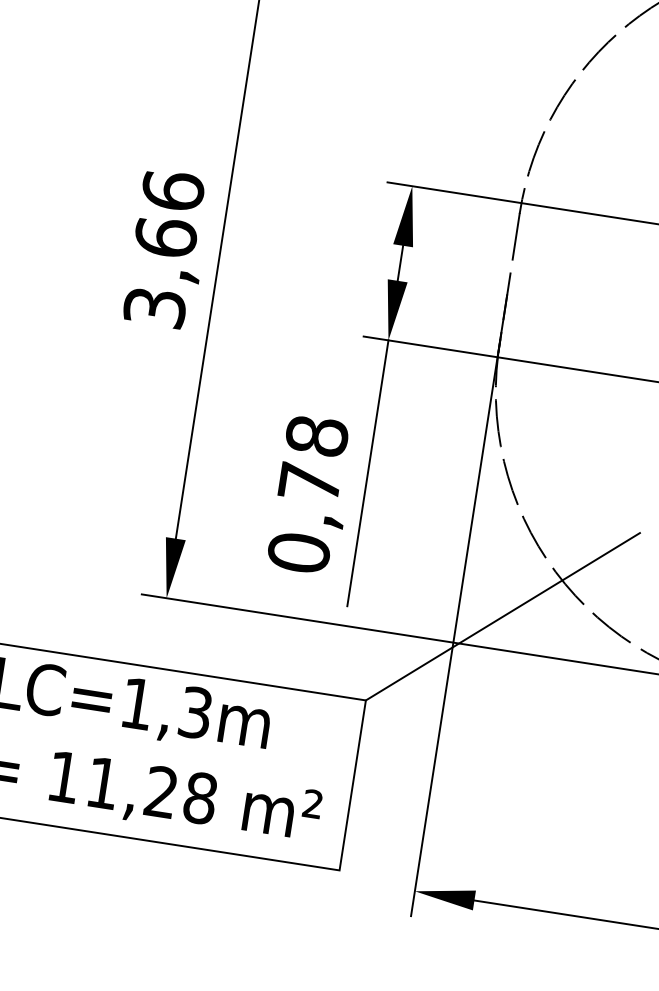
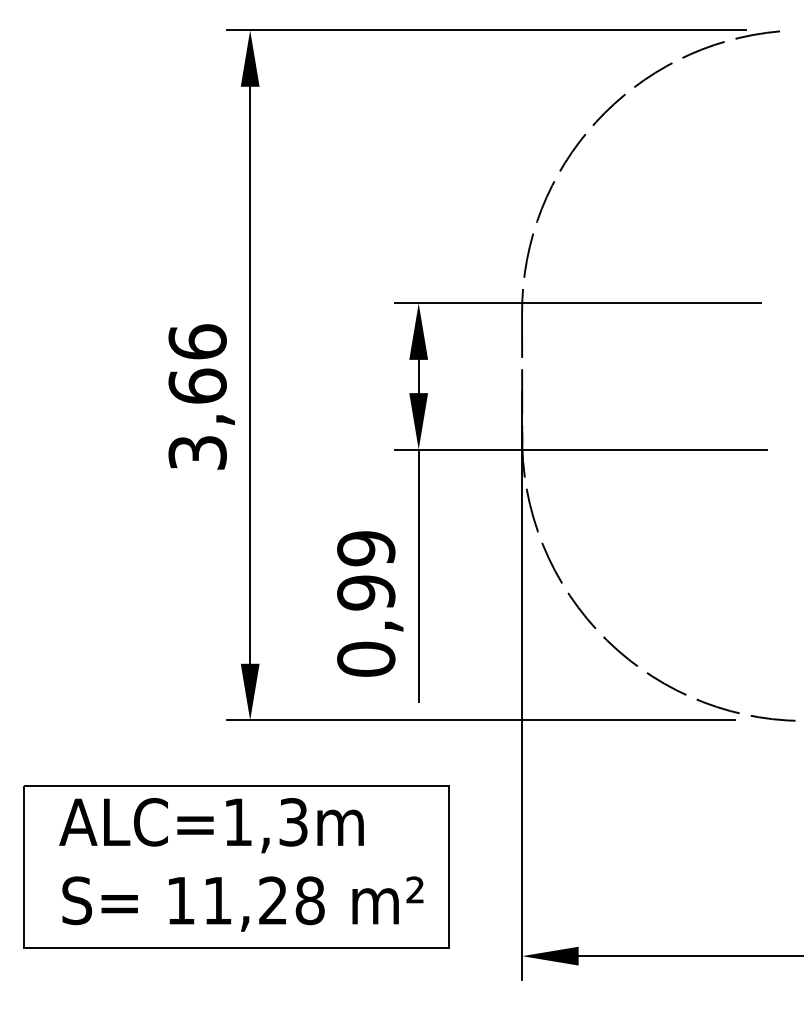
text: (313, 459) -> (366, 570), 0,78 -> 0,99
line: (503, 617) -> (564, 689), removed

